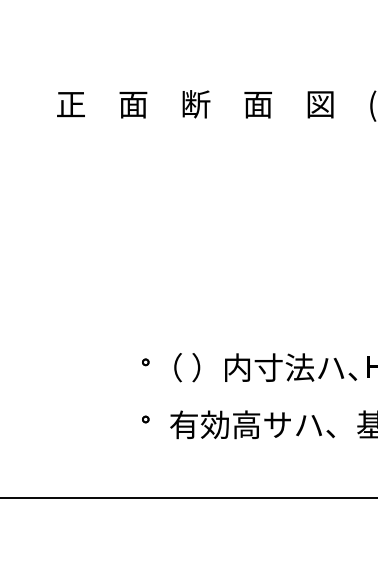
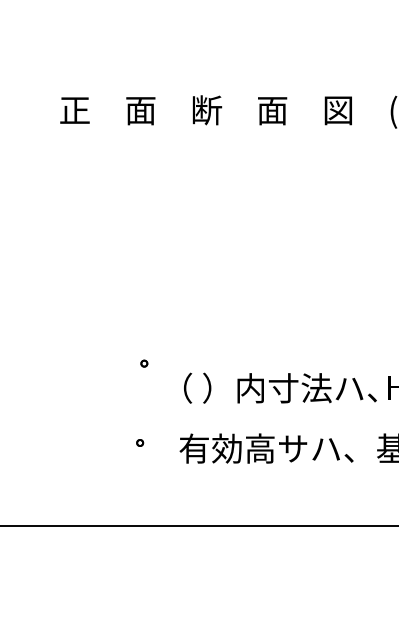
part: (145, 362) -> (144, 363), moved
part: (145, 419) -> (139, 442), moved

